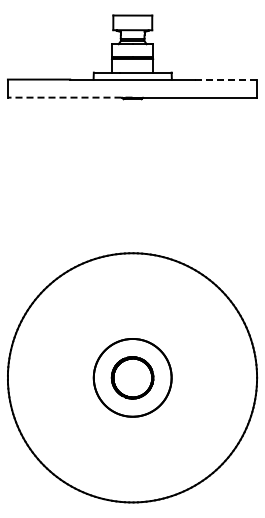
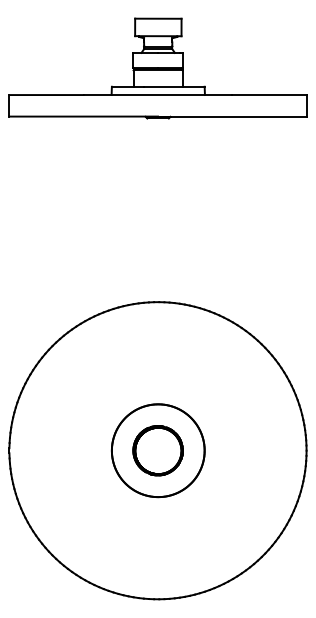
line: (226, 79) -> (270, 94), dashed -> solid
line: (69, 97) -> (82, 116), dashed -> solid

